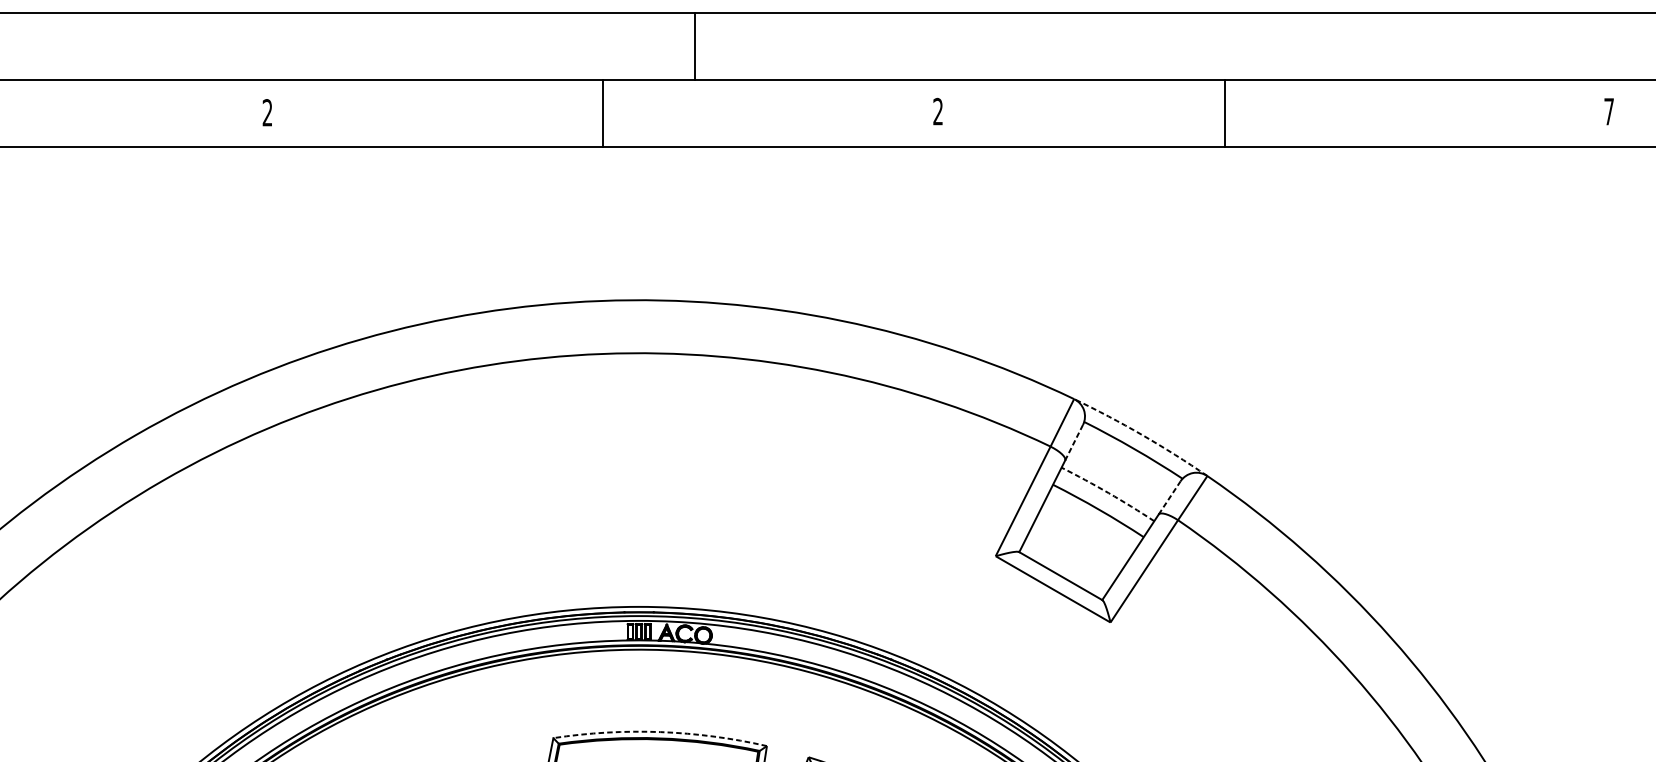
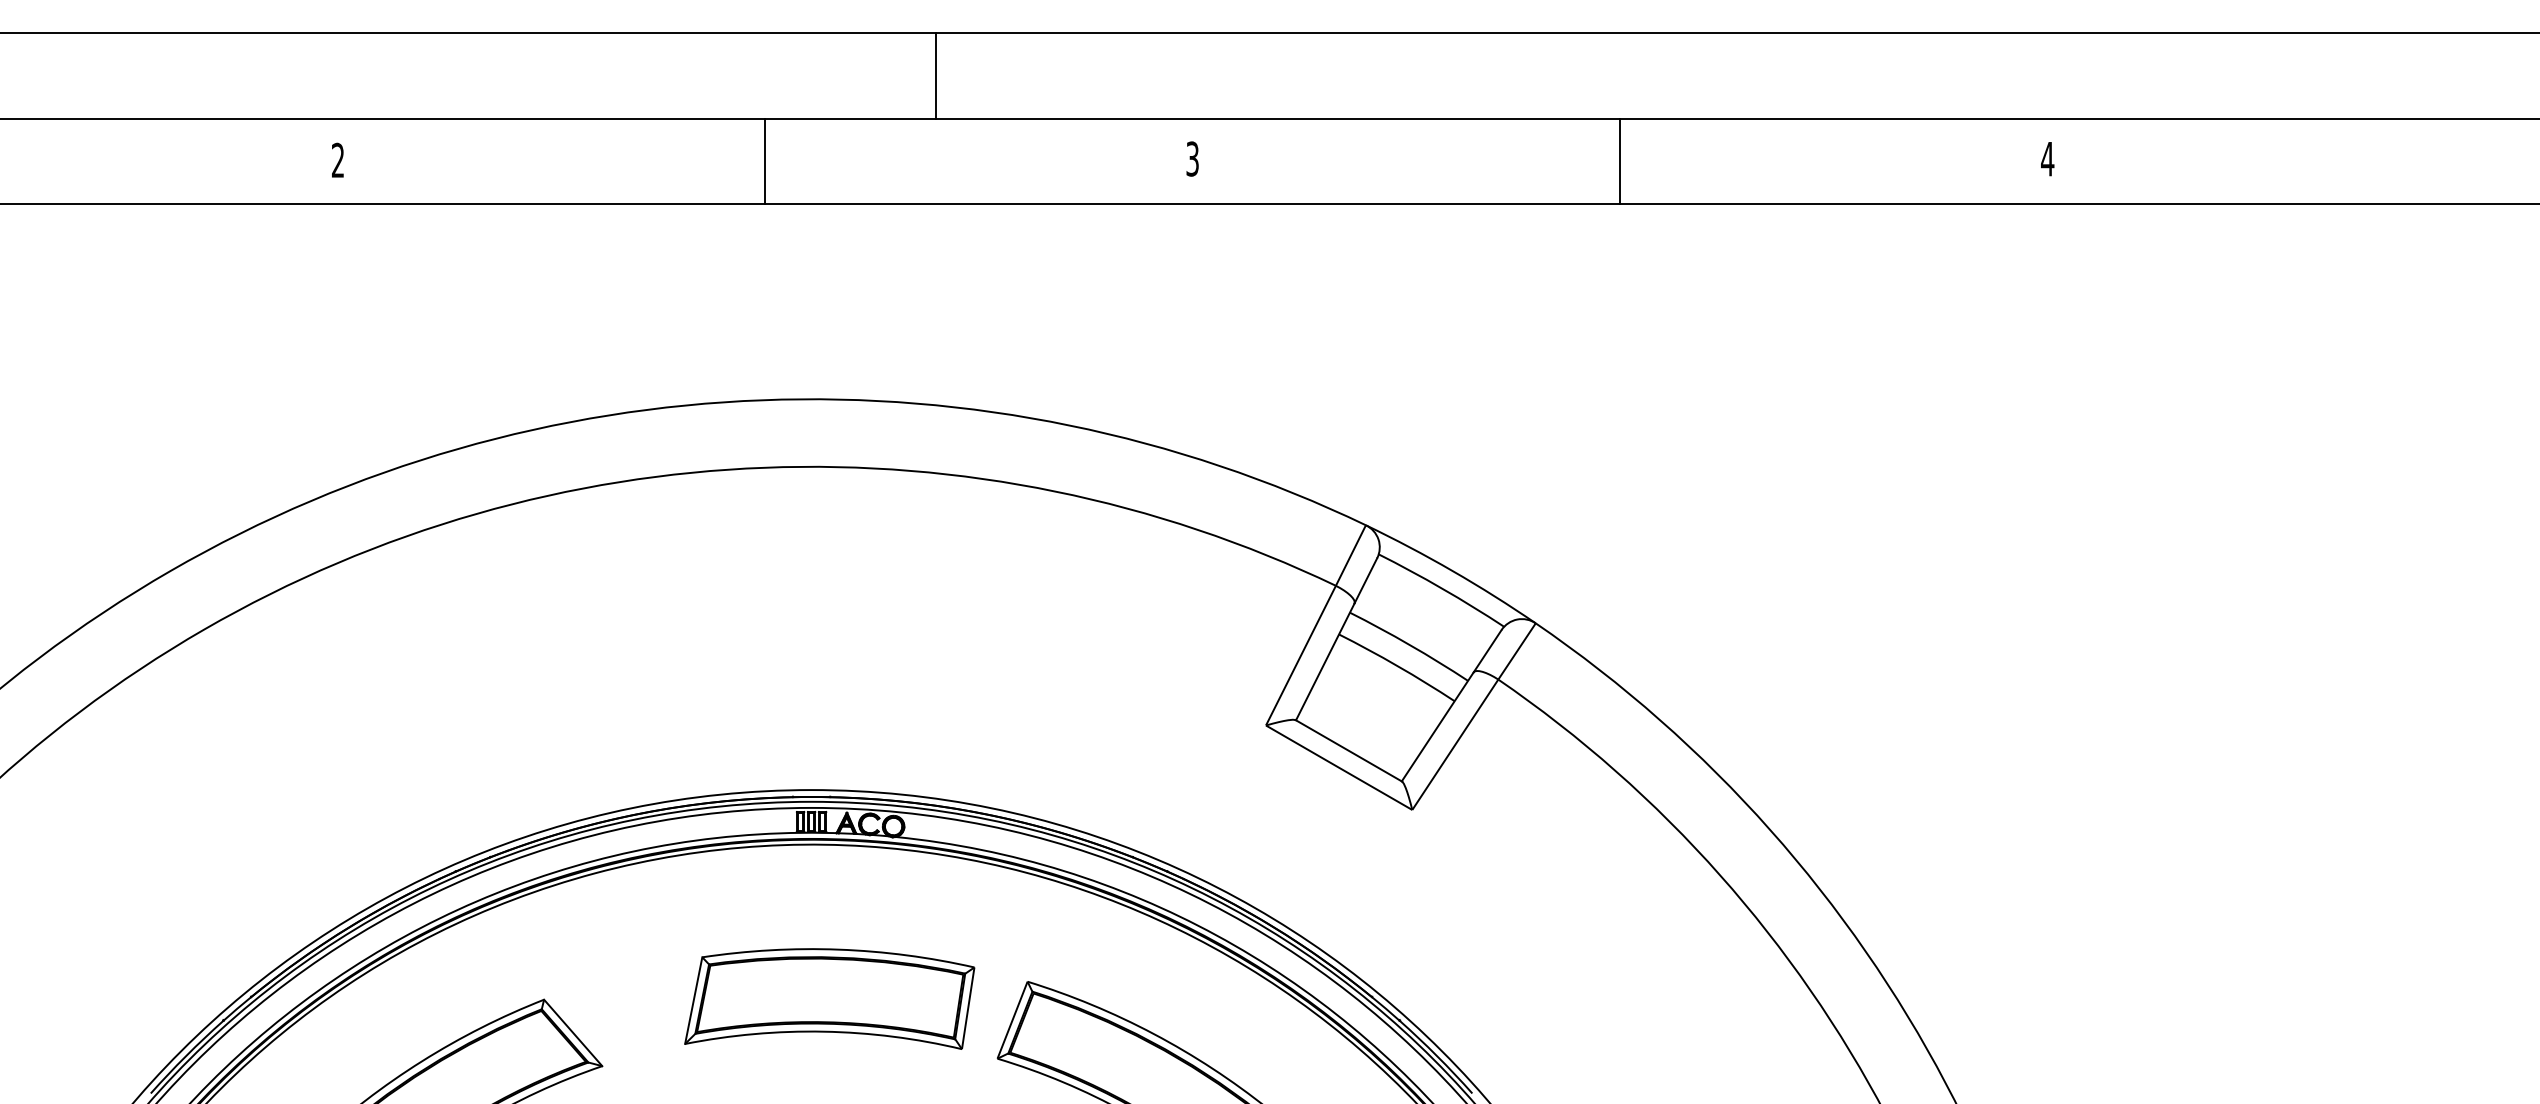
line: (694, 46) -> (935, 75), moved
text: (938, 111) -> (1192, 158), 2 -> 3
text: (1608, 112) -> (2047, 159), 7 -> 4
line: (1224, 113) -> (1619, 161), moved
arc: (1142, 435) -> (1452, 571), dashed -> solid
line: (1073, 443) -> (1365, 581), dashed -> solid
arc: (1108, 493) -> (1409, 645), dashed -> solid
line: (1169, 497) -> (1487, 650), dashed -> solid
arc: (660, 731) -> (838, 949), dashed -> solid

